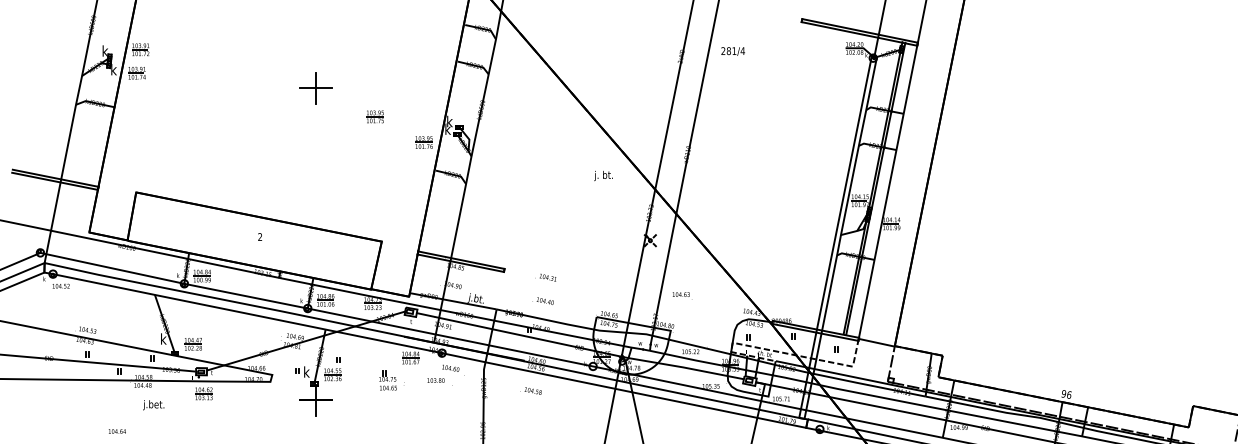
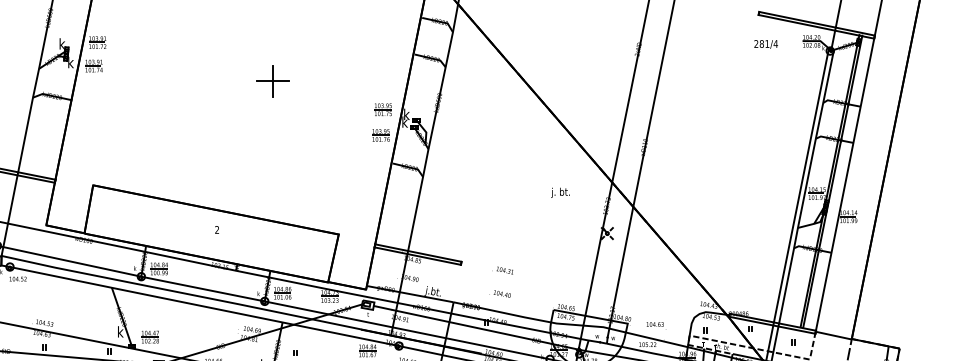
text: (732, 51) -> (765, 44), moved
part: (374, 116) -> (382, 109), moved
text: (603, 176) -> (560, 193), moved
text: (682, 295) -> (656, 325), moved

